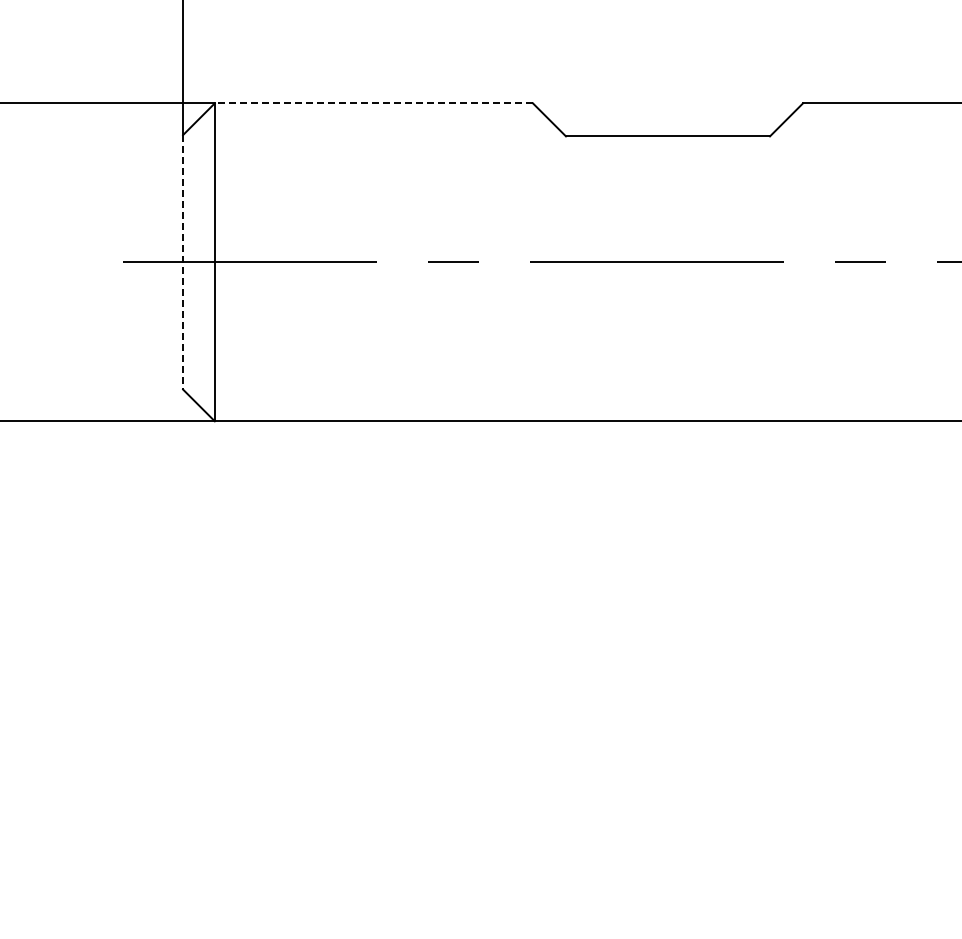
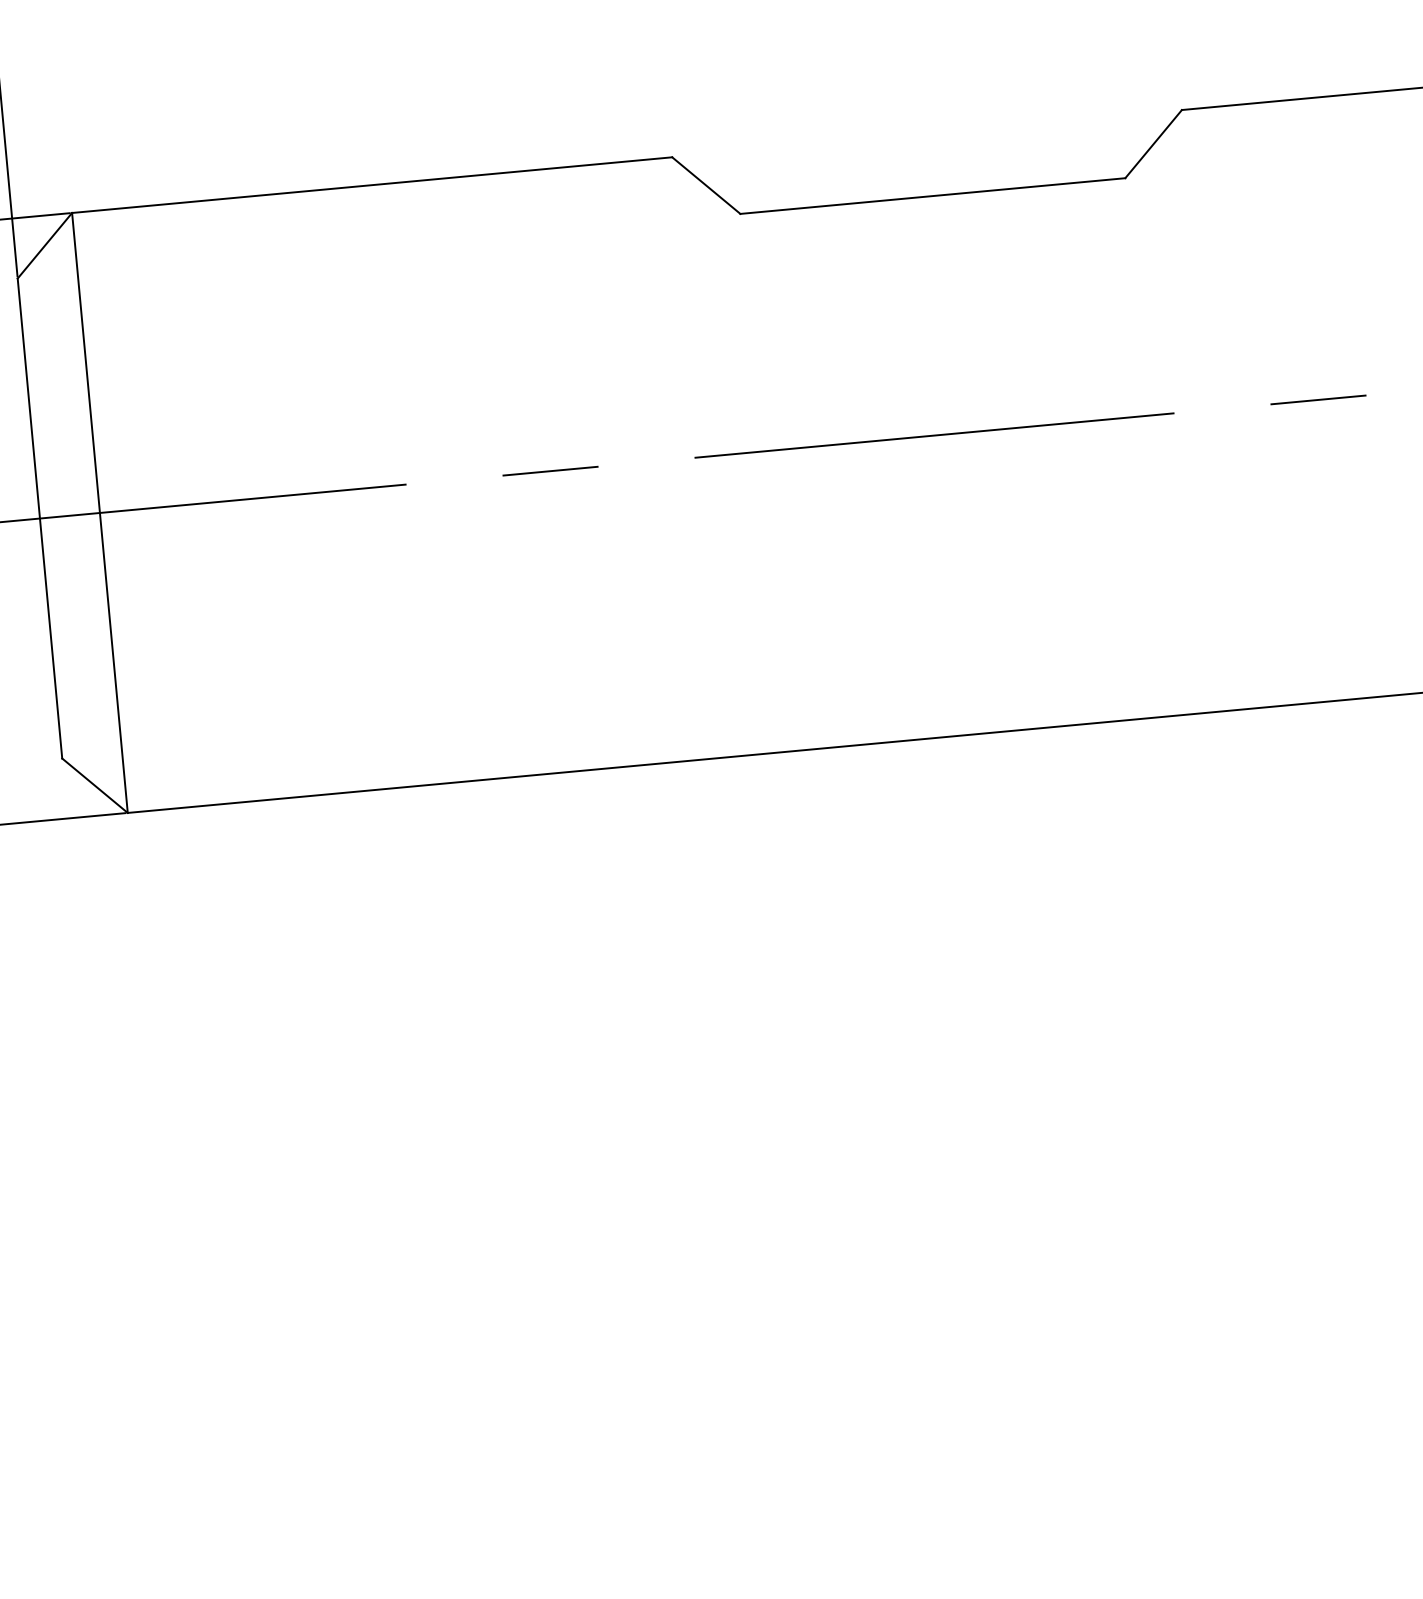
line: (373, 103) -> (371, 185), dashed -> solid
line: (183, 262) -> (40, 518), dashed -> solid

